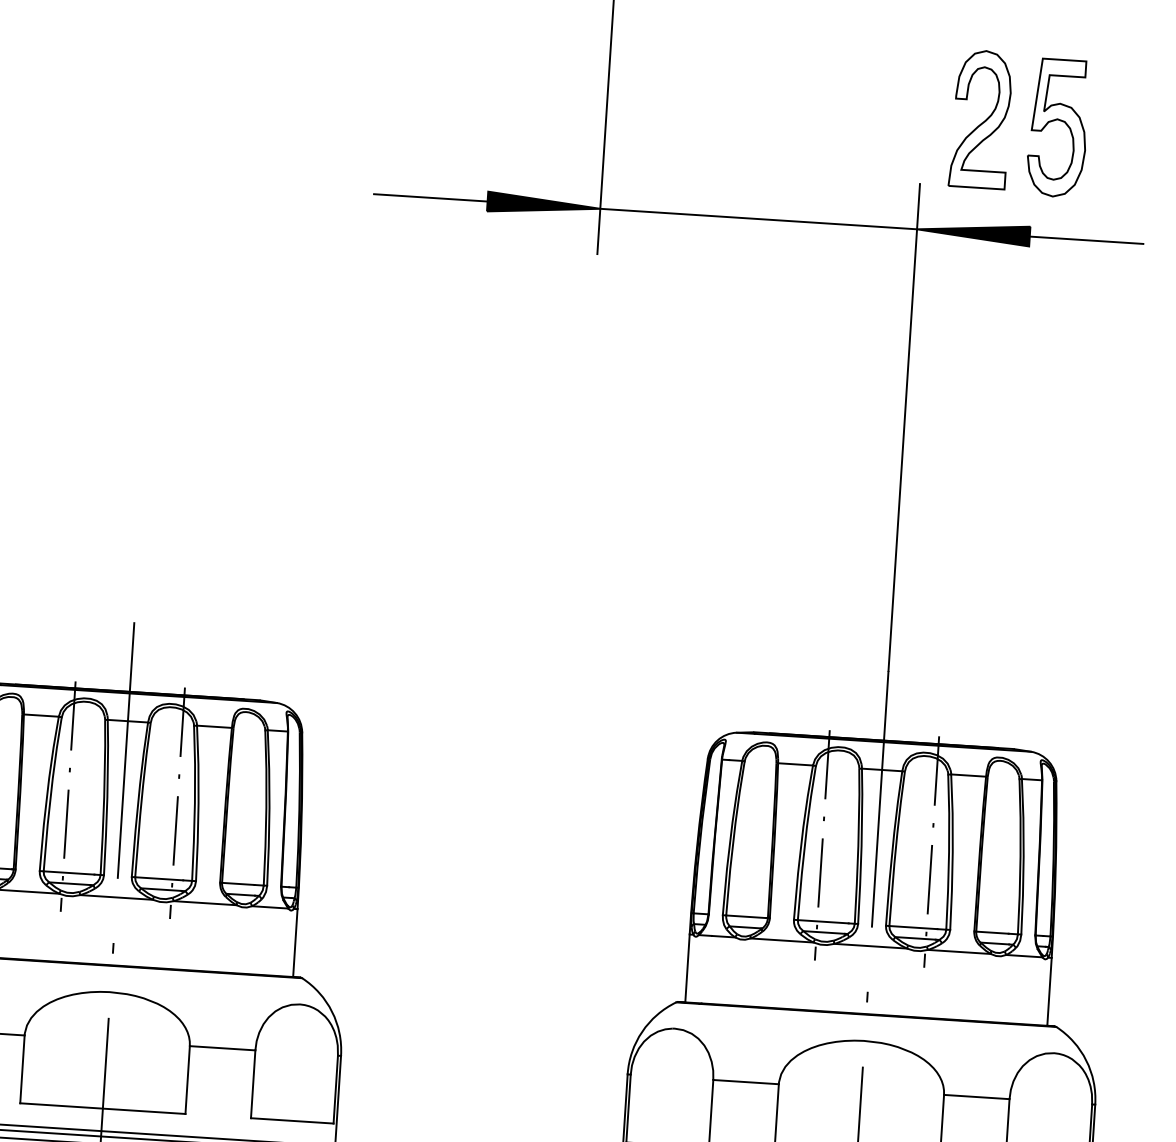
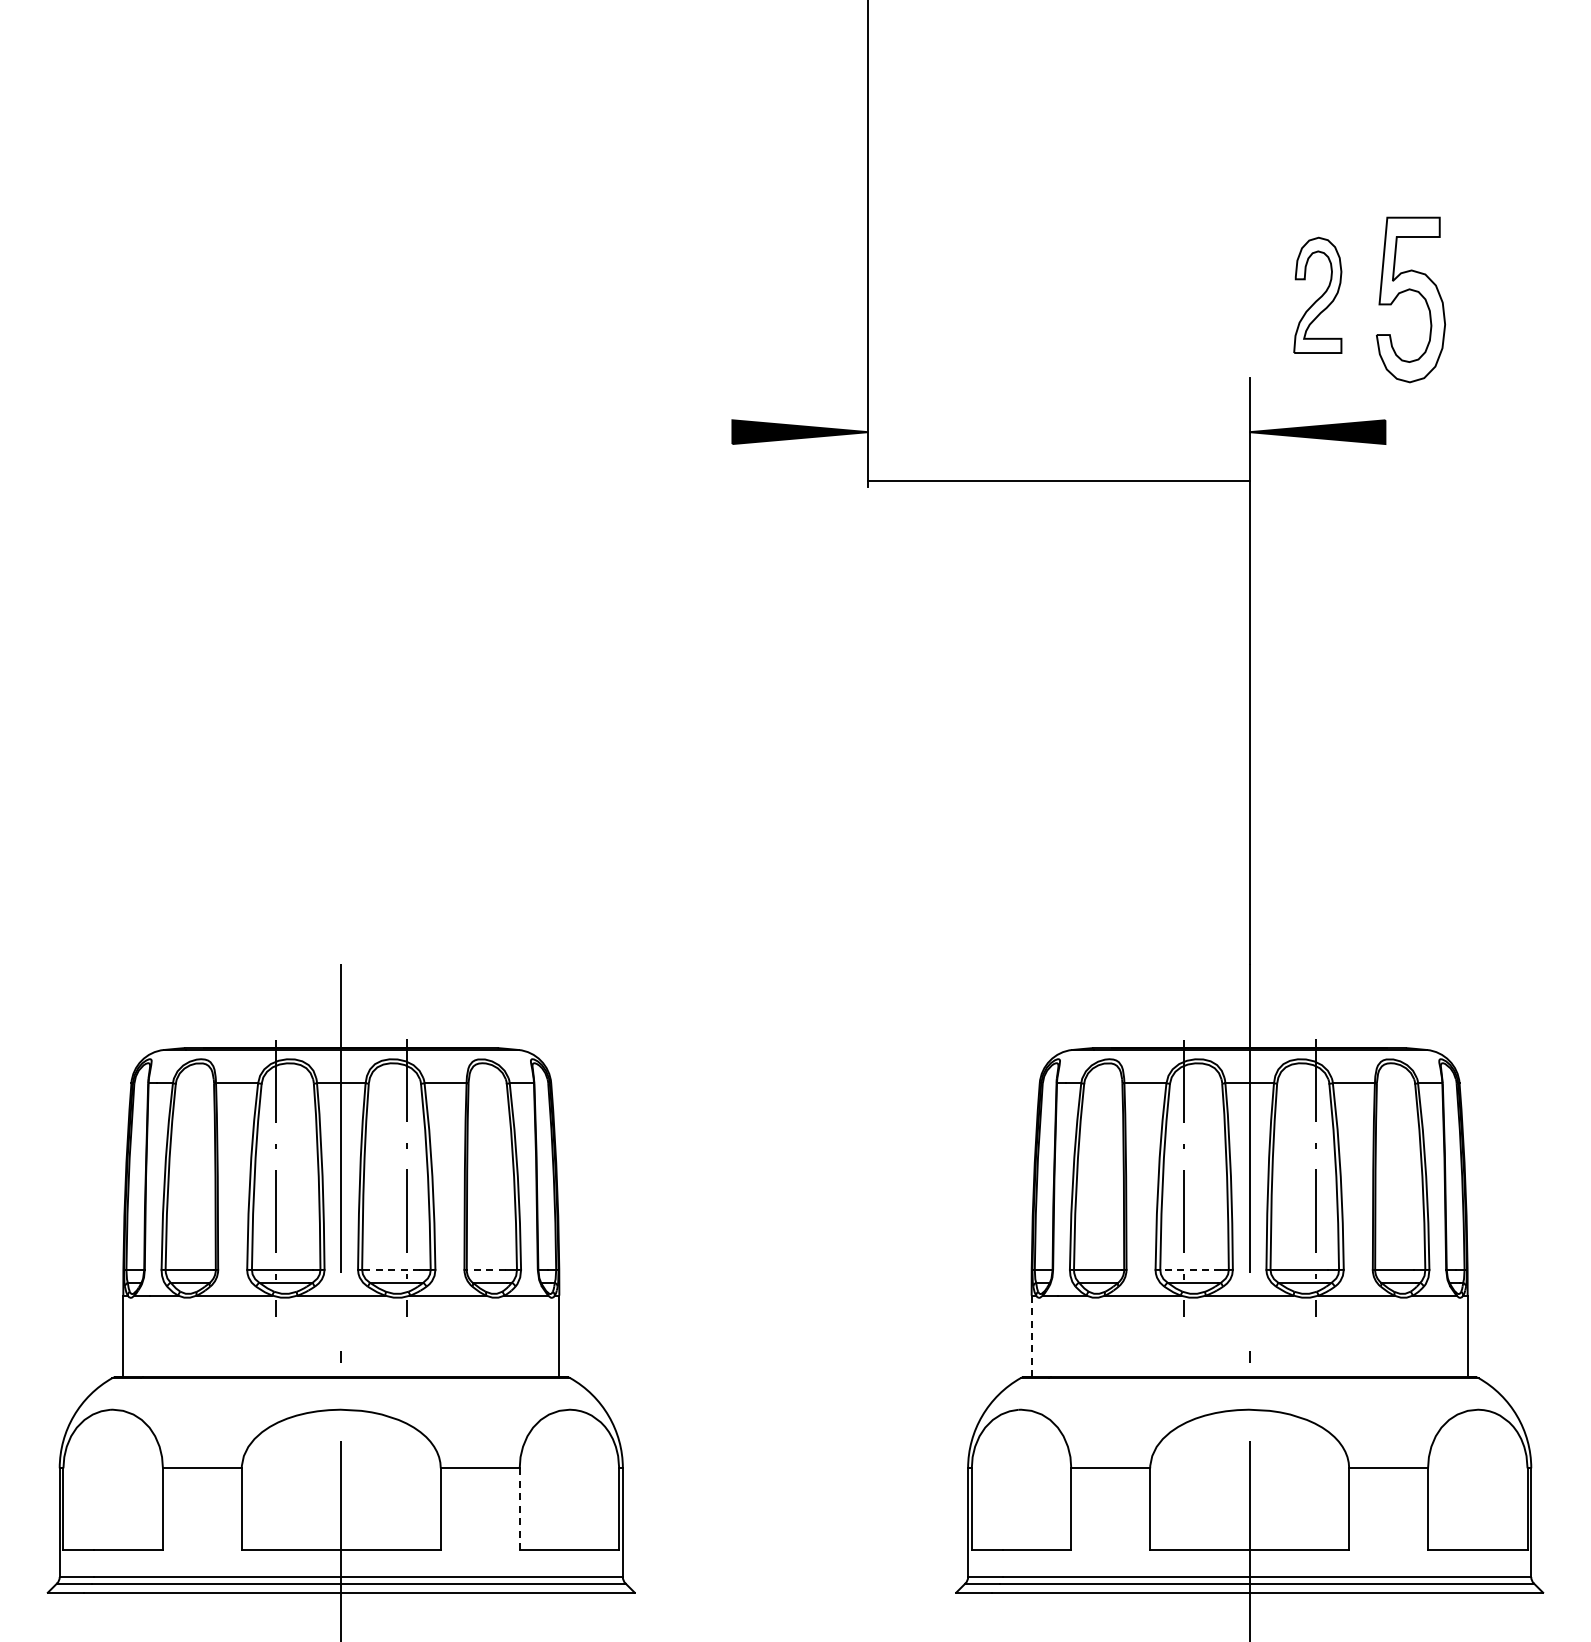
part: (980, 119) -> (1317, 295), size x0.7
line: (430, 198) -> (663, 432), removed
line: (758, 219) -> (1058, 481), moved
line: (1086, 240) -> (1453, 432), removed
line: (159, 878) -> (391, 1269), solid -> dashed
line: (238, 883) -> (486, 1269), solid -> dashed
line: (822, 921) -> (1190, 1269), solid -> dashed
line: (687, 968) -> (1031, 1336), solid -> dashed
line: (252, 1084) -> (519, 1509), solid -> dashed

